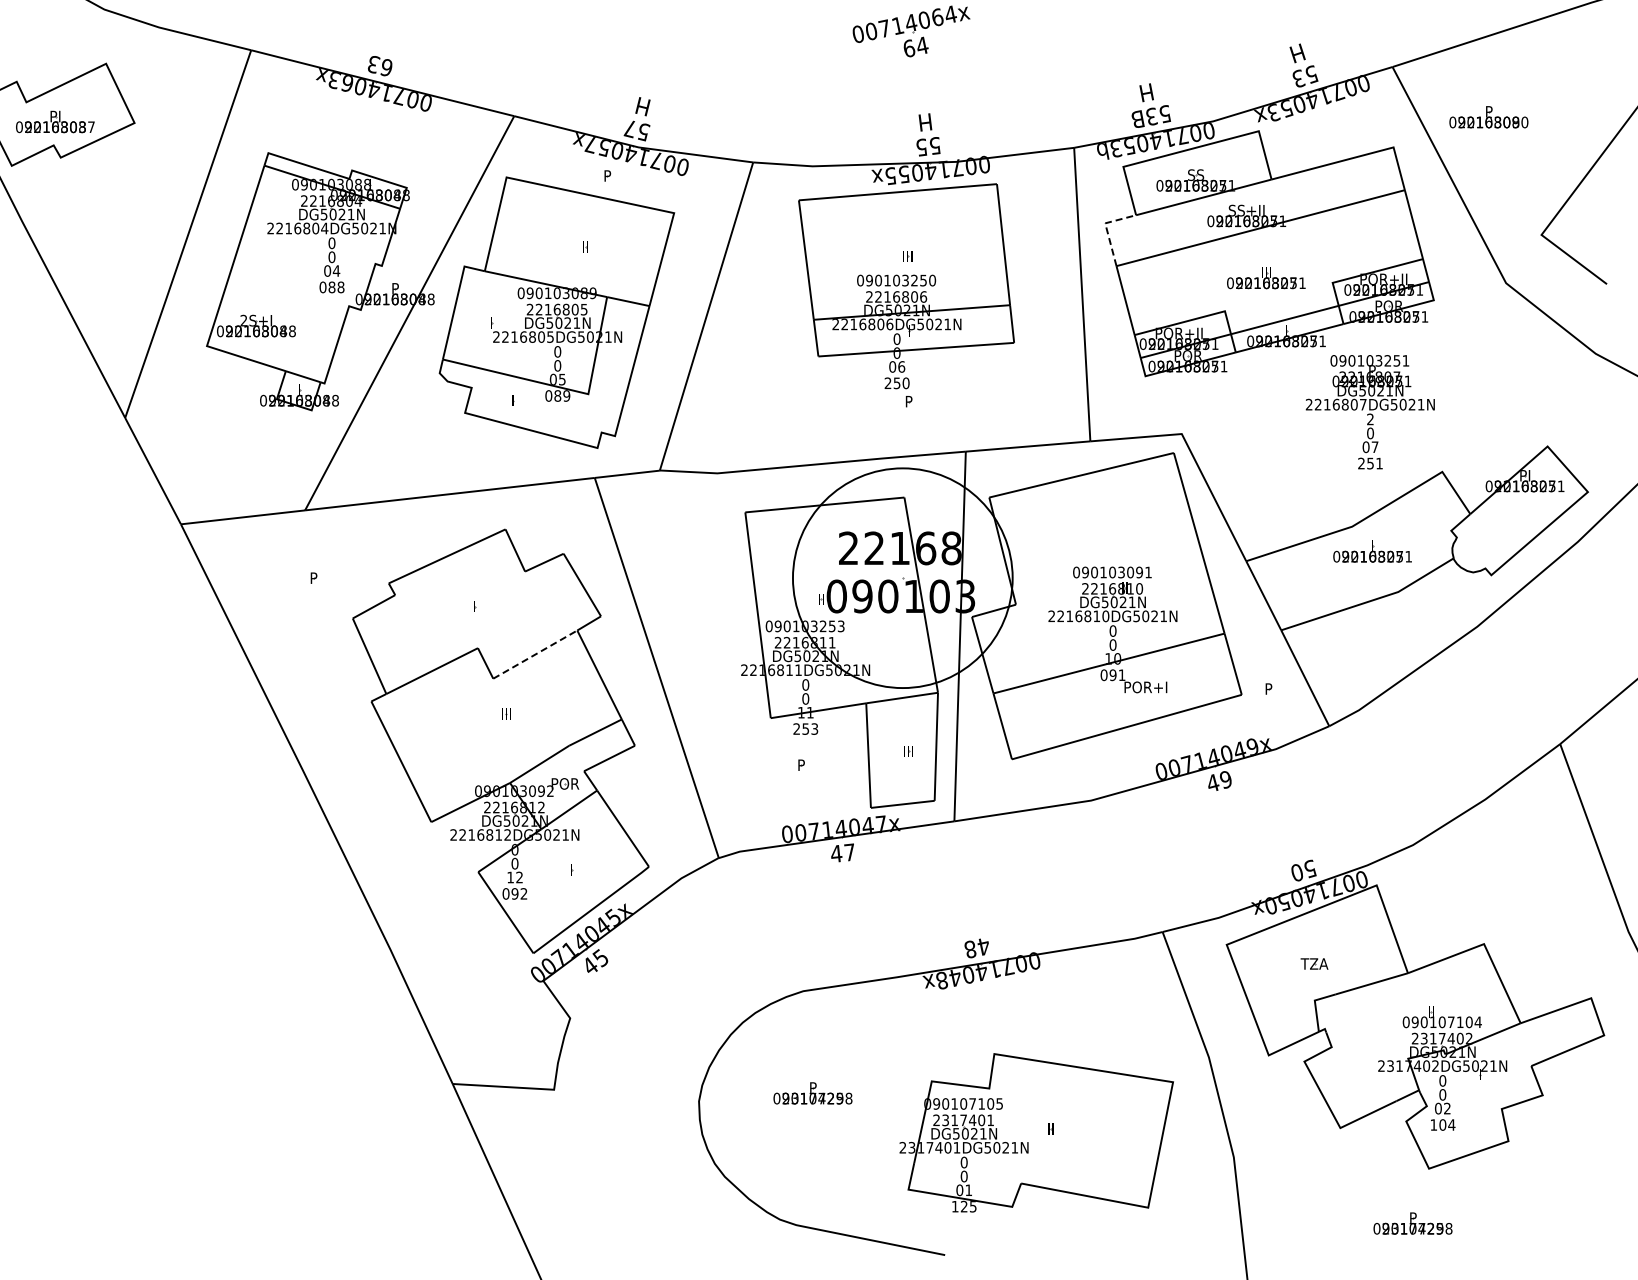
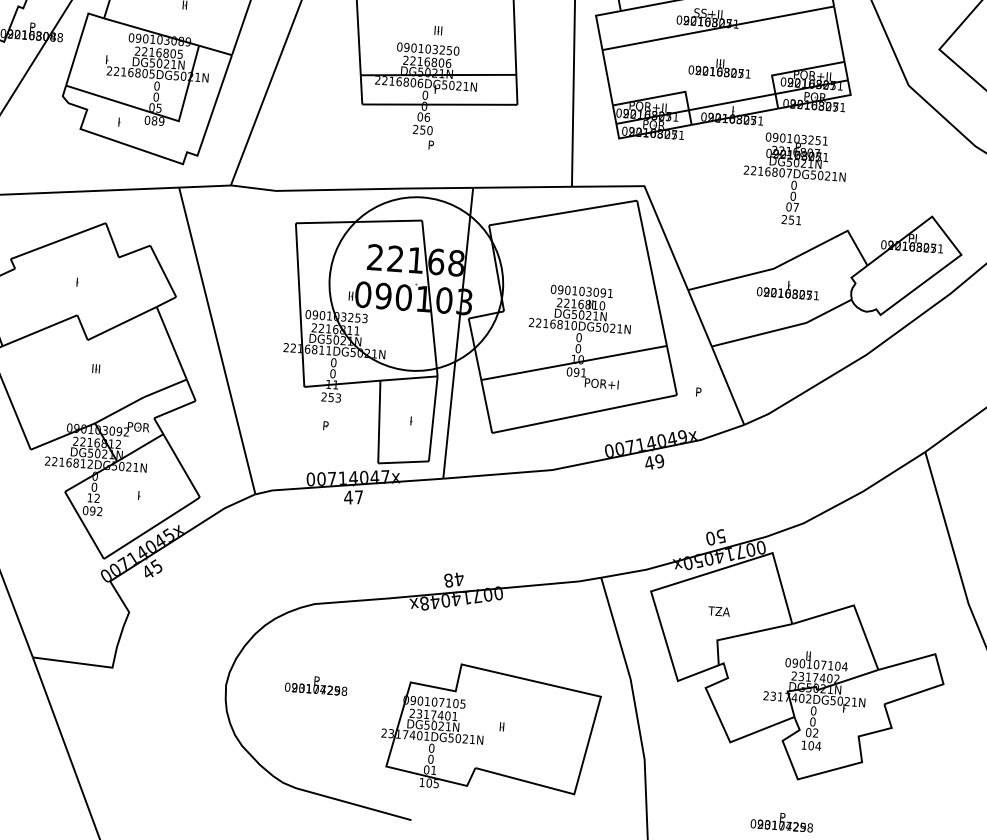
line: (1106, 229) -> (596, 20), dashed -> solid
text: (1370, 419) -> (794, 185), 2 -> 0
line: (535, 654) -> (122, 323), dashed -> solid
text: (908, 751) -> (411, 421), III -> I
text: (963, 1206) -> (428, 782), 125 -> 105

